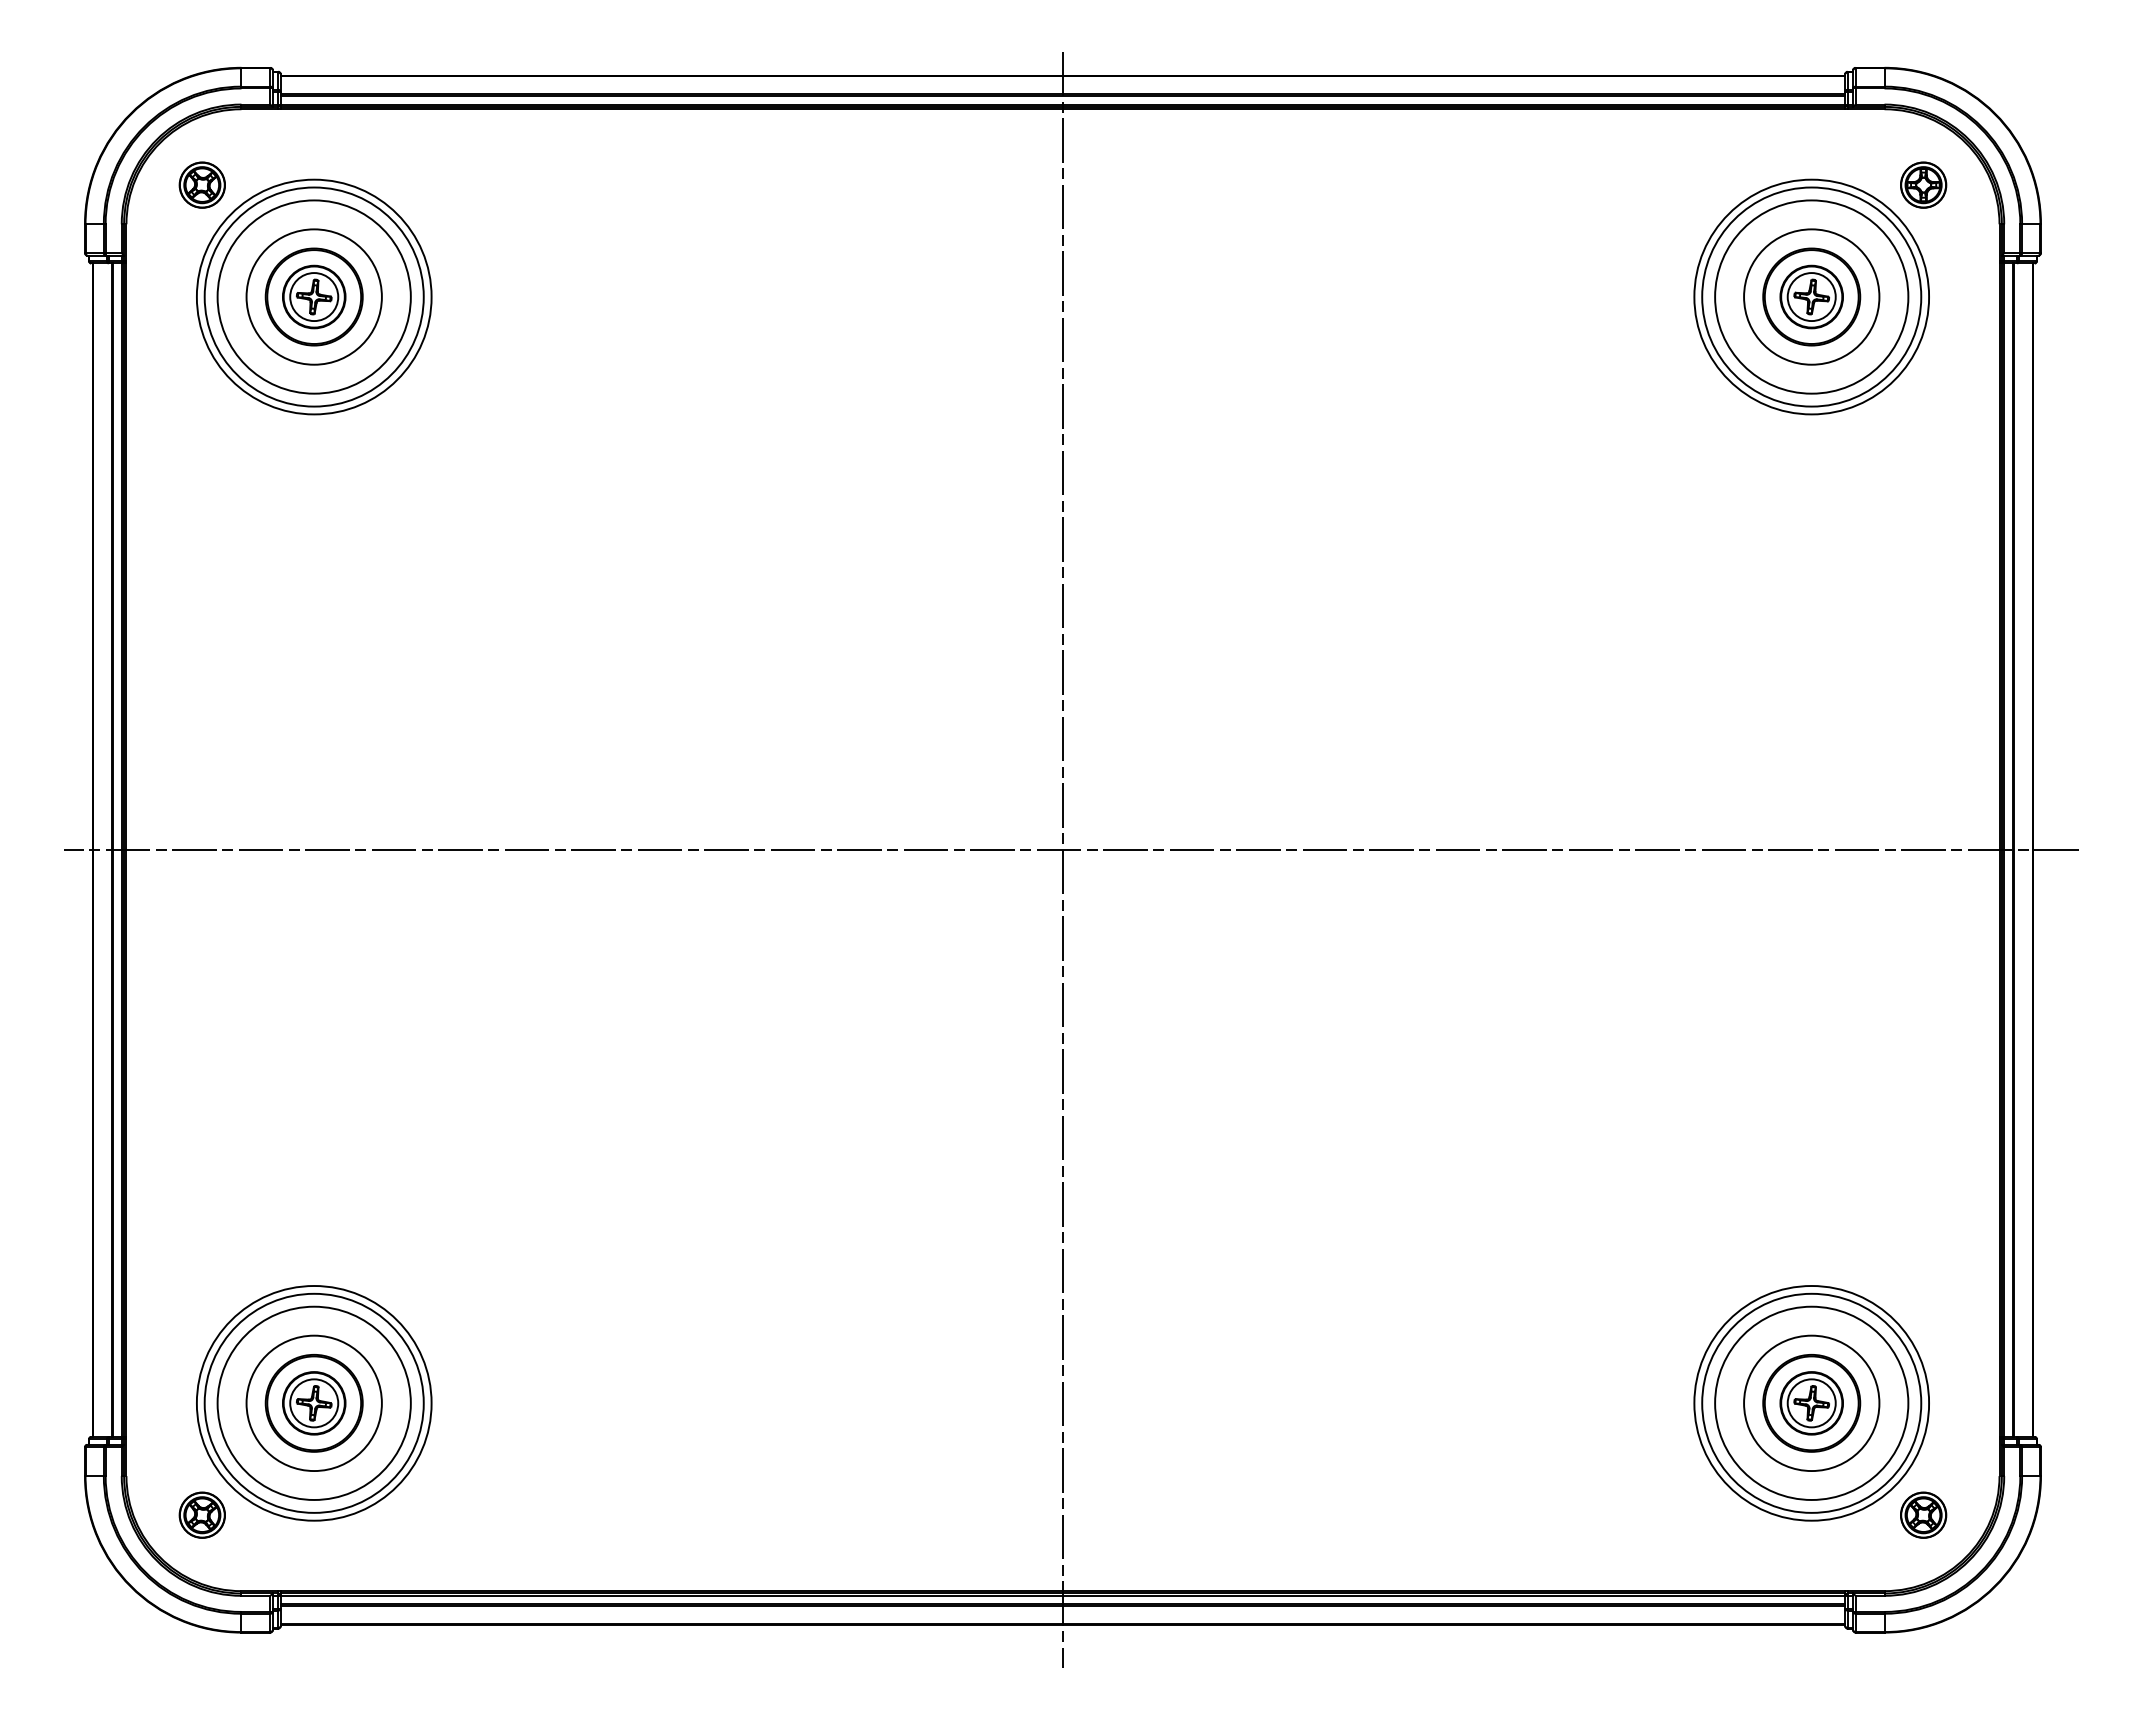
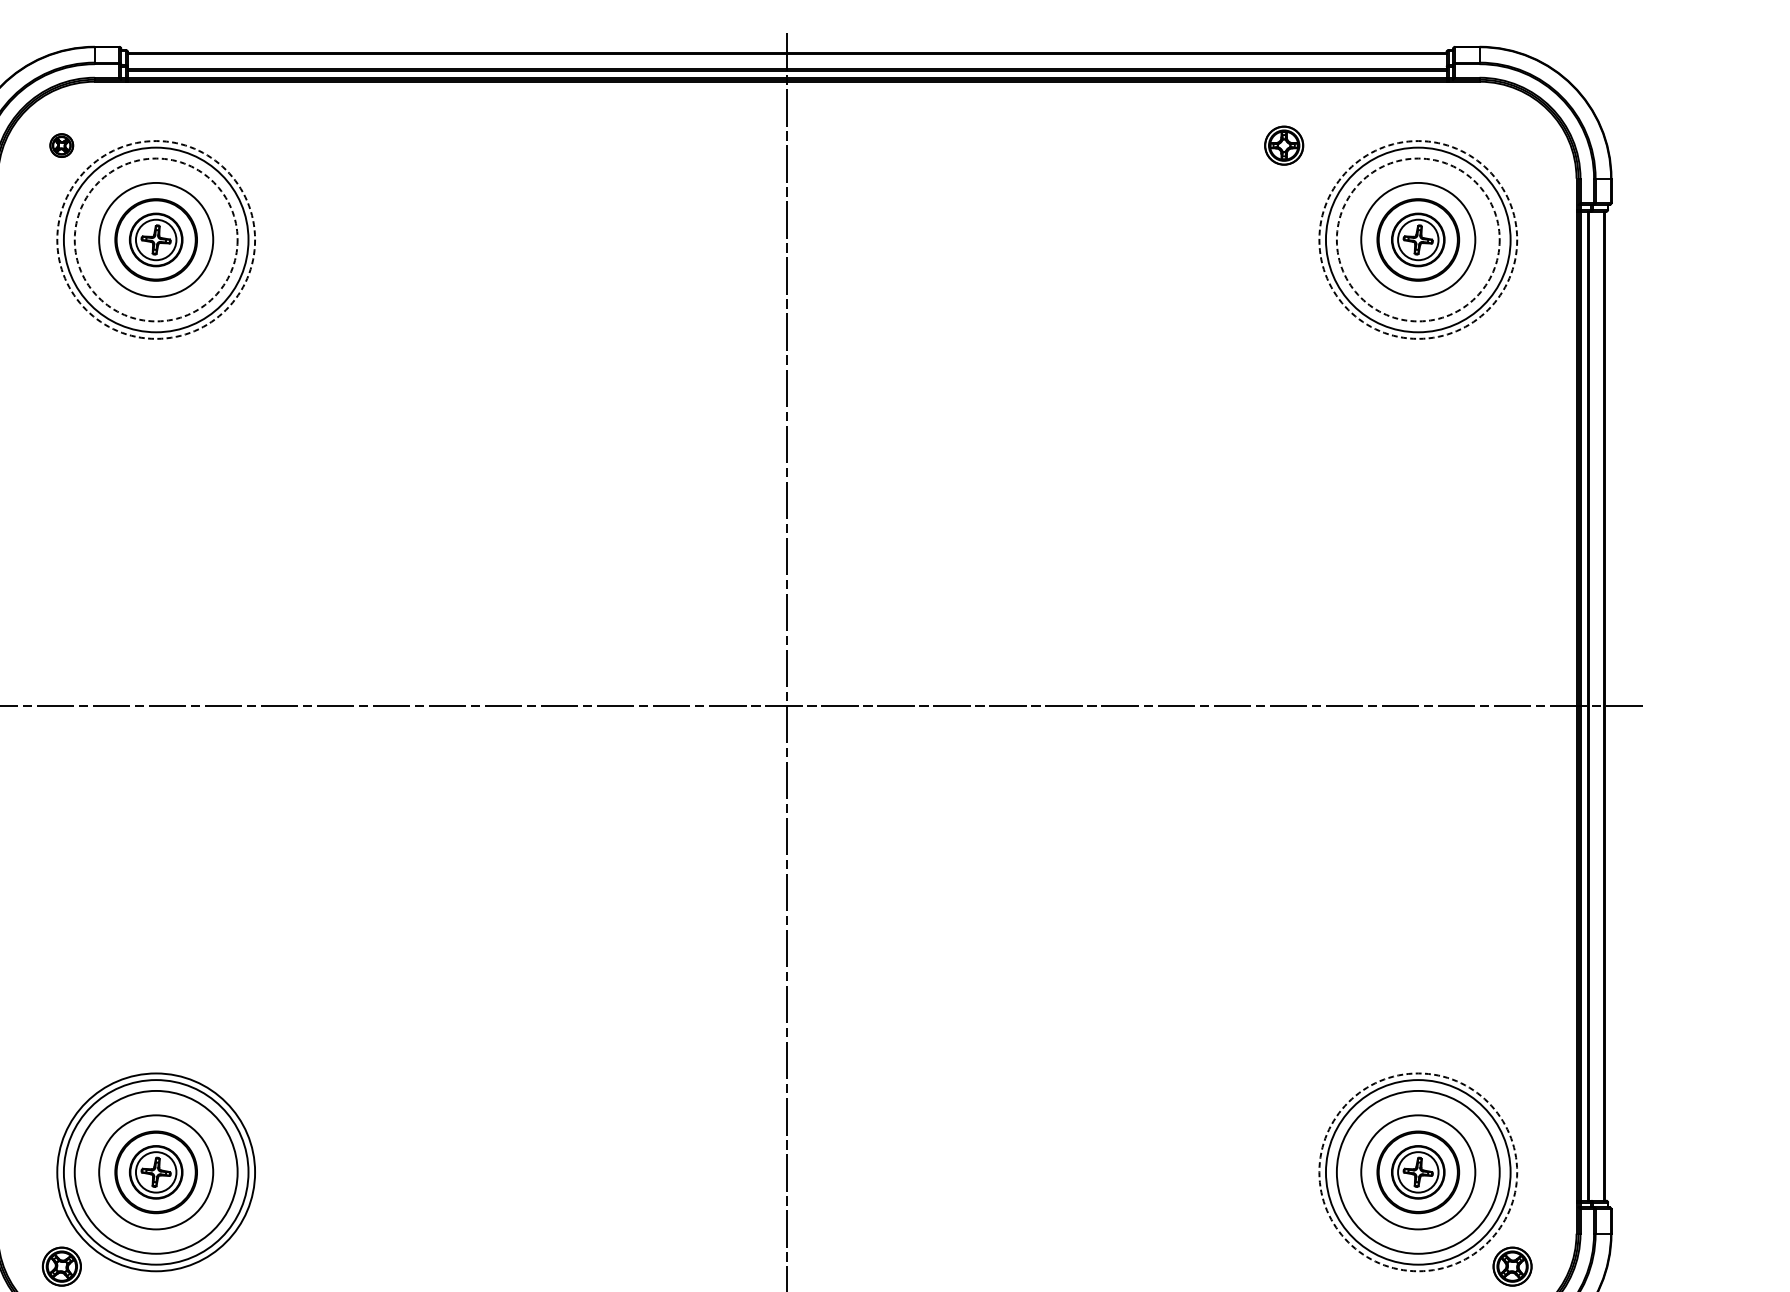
part: (201, 184) -> (61, 145), size x0.6
part: (1923, 184) -> (1284, 145), moved
circle: (313, 296) -> (155, 239), solid -> dashed
circle: (313, 296) -> (155, 239), solid -> dashed
circle: (1811, 296) -> (1418, 239), solid -> dashed
circle: (1811, 296) -> (1418, 239), solid -> dashed
circle: (1811, 1403) -> (1418, 1172), solid -> dashed

